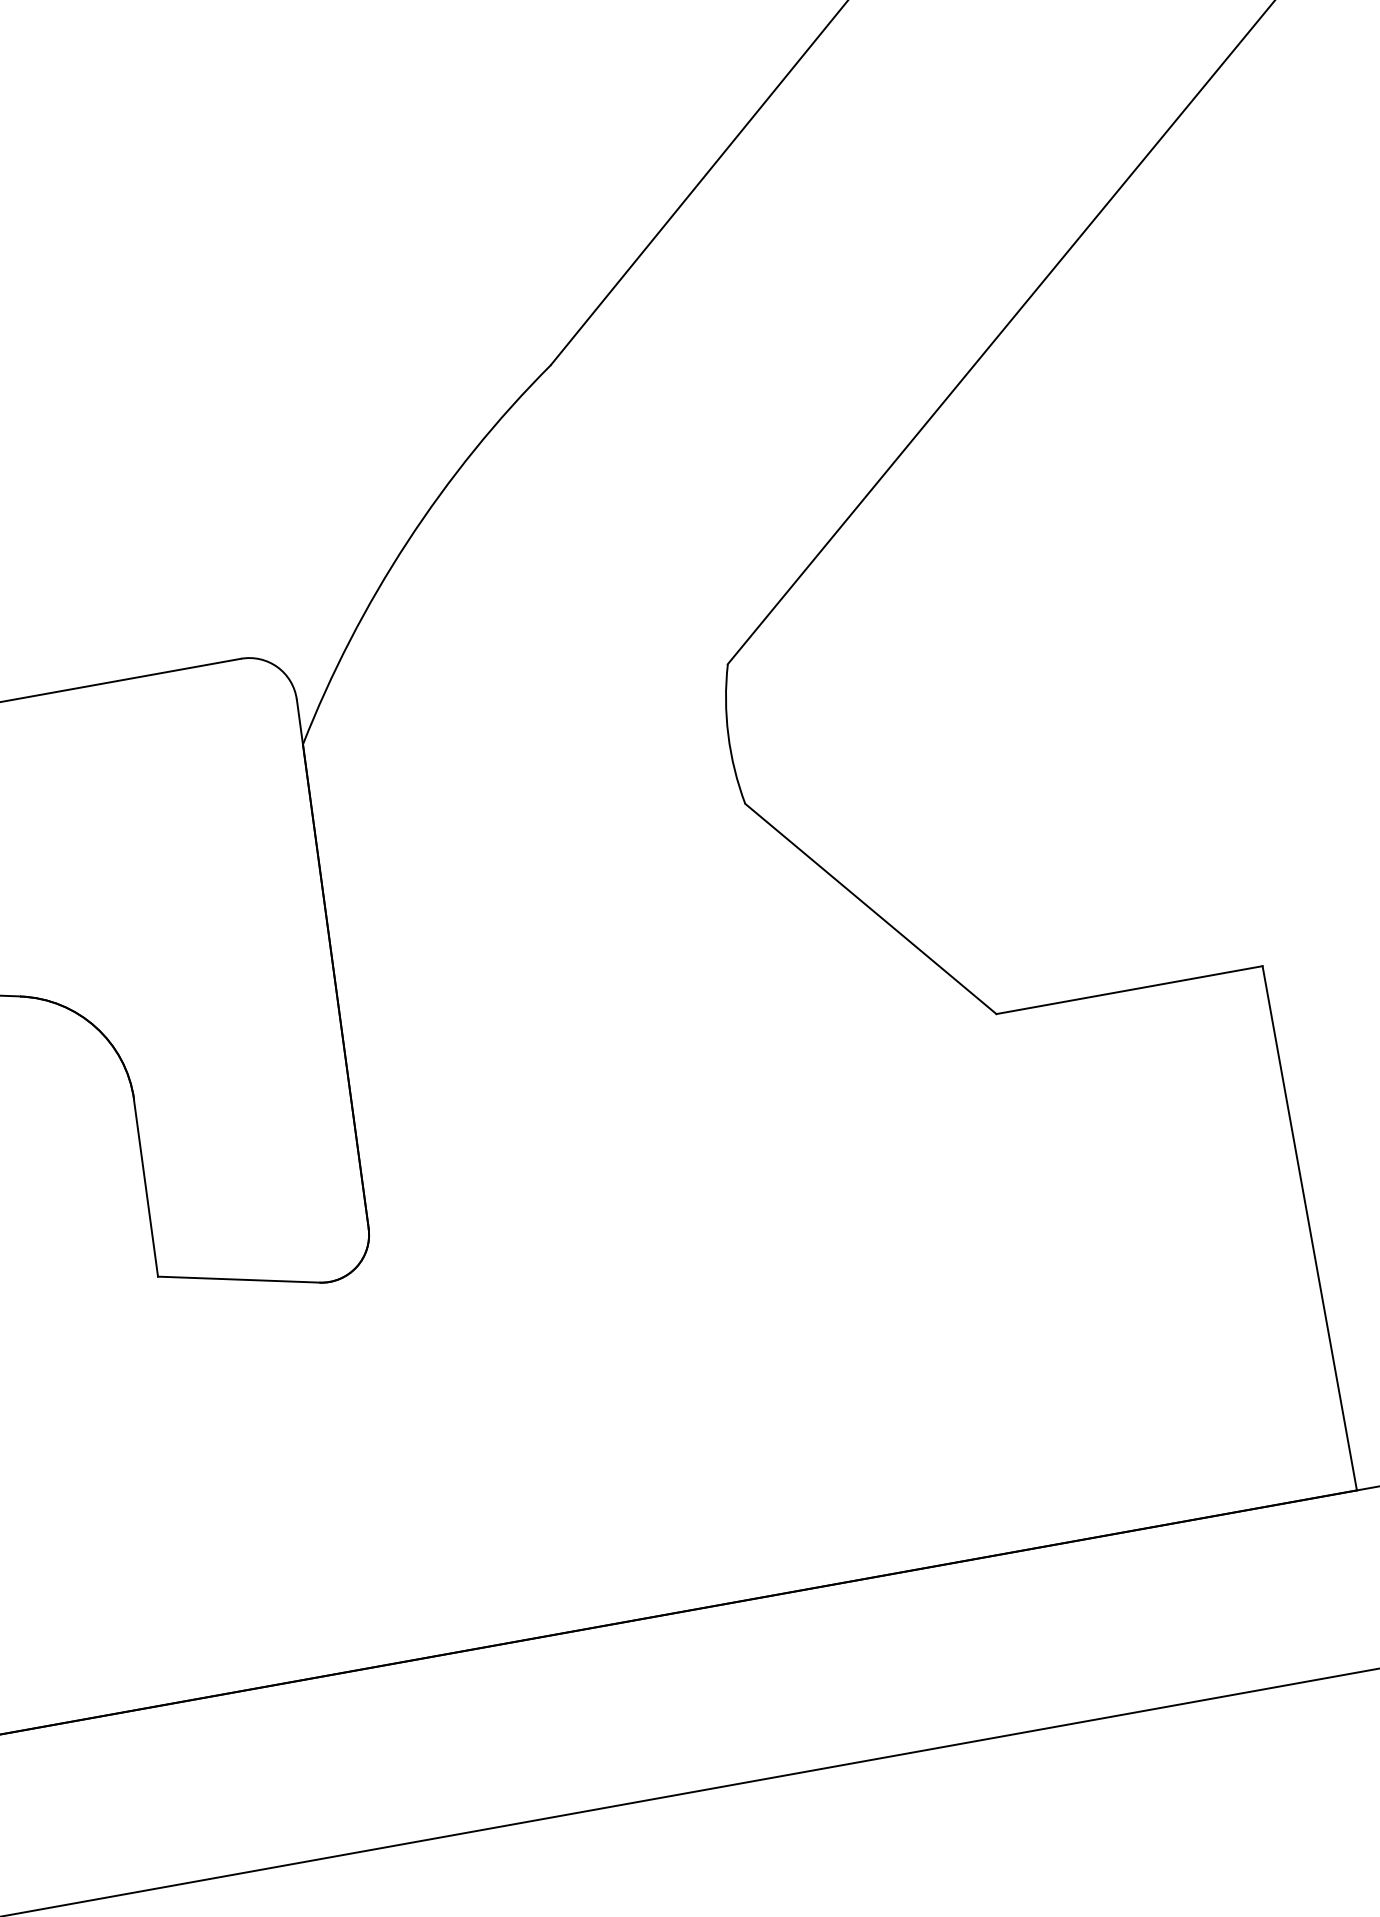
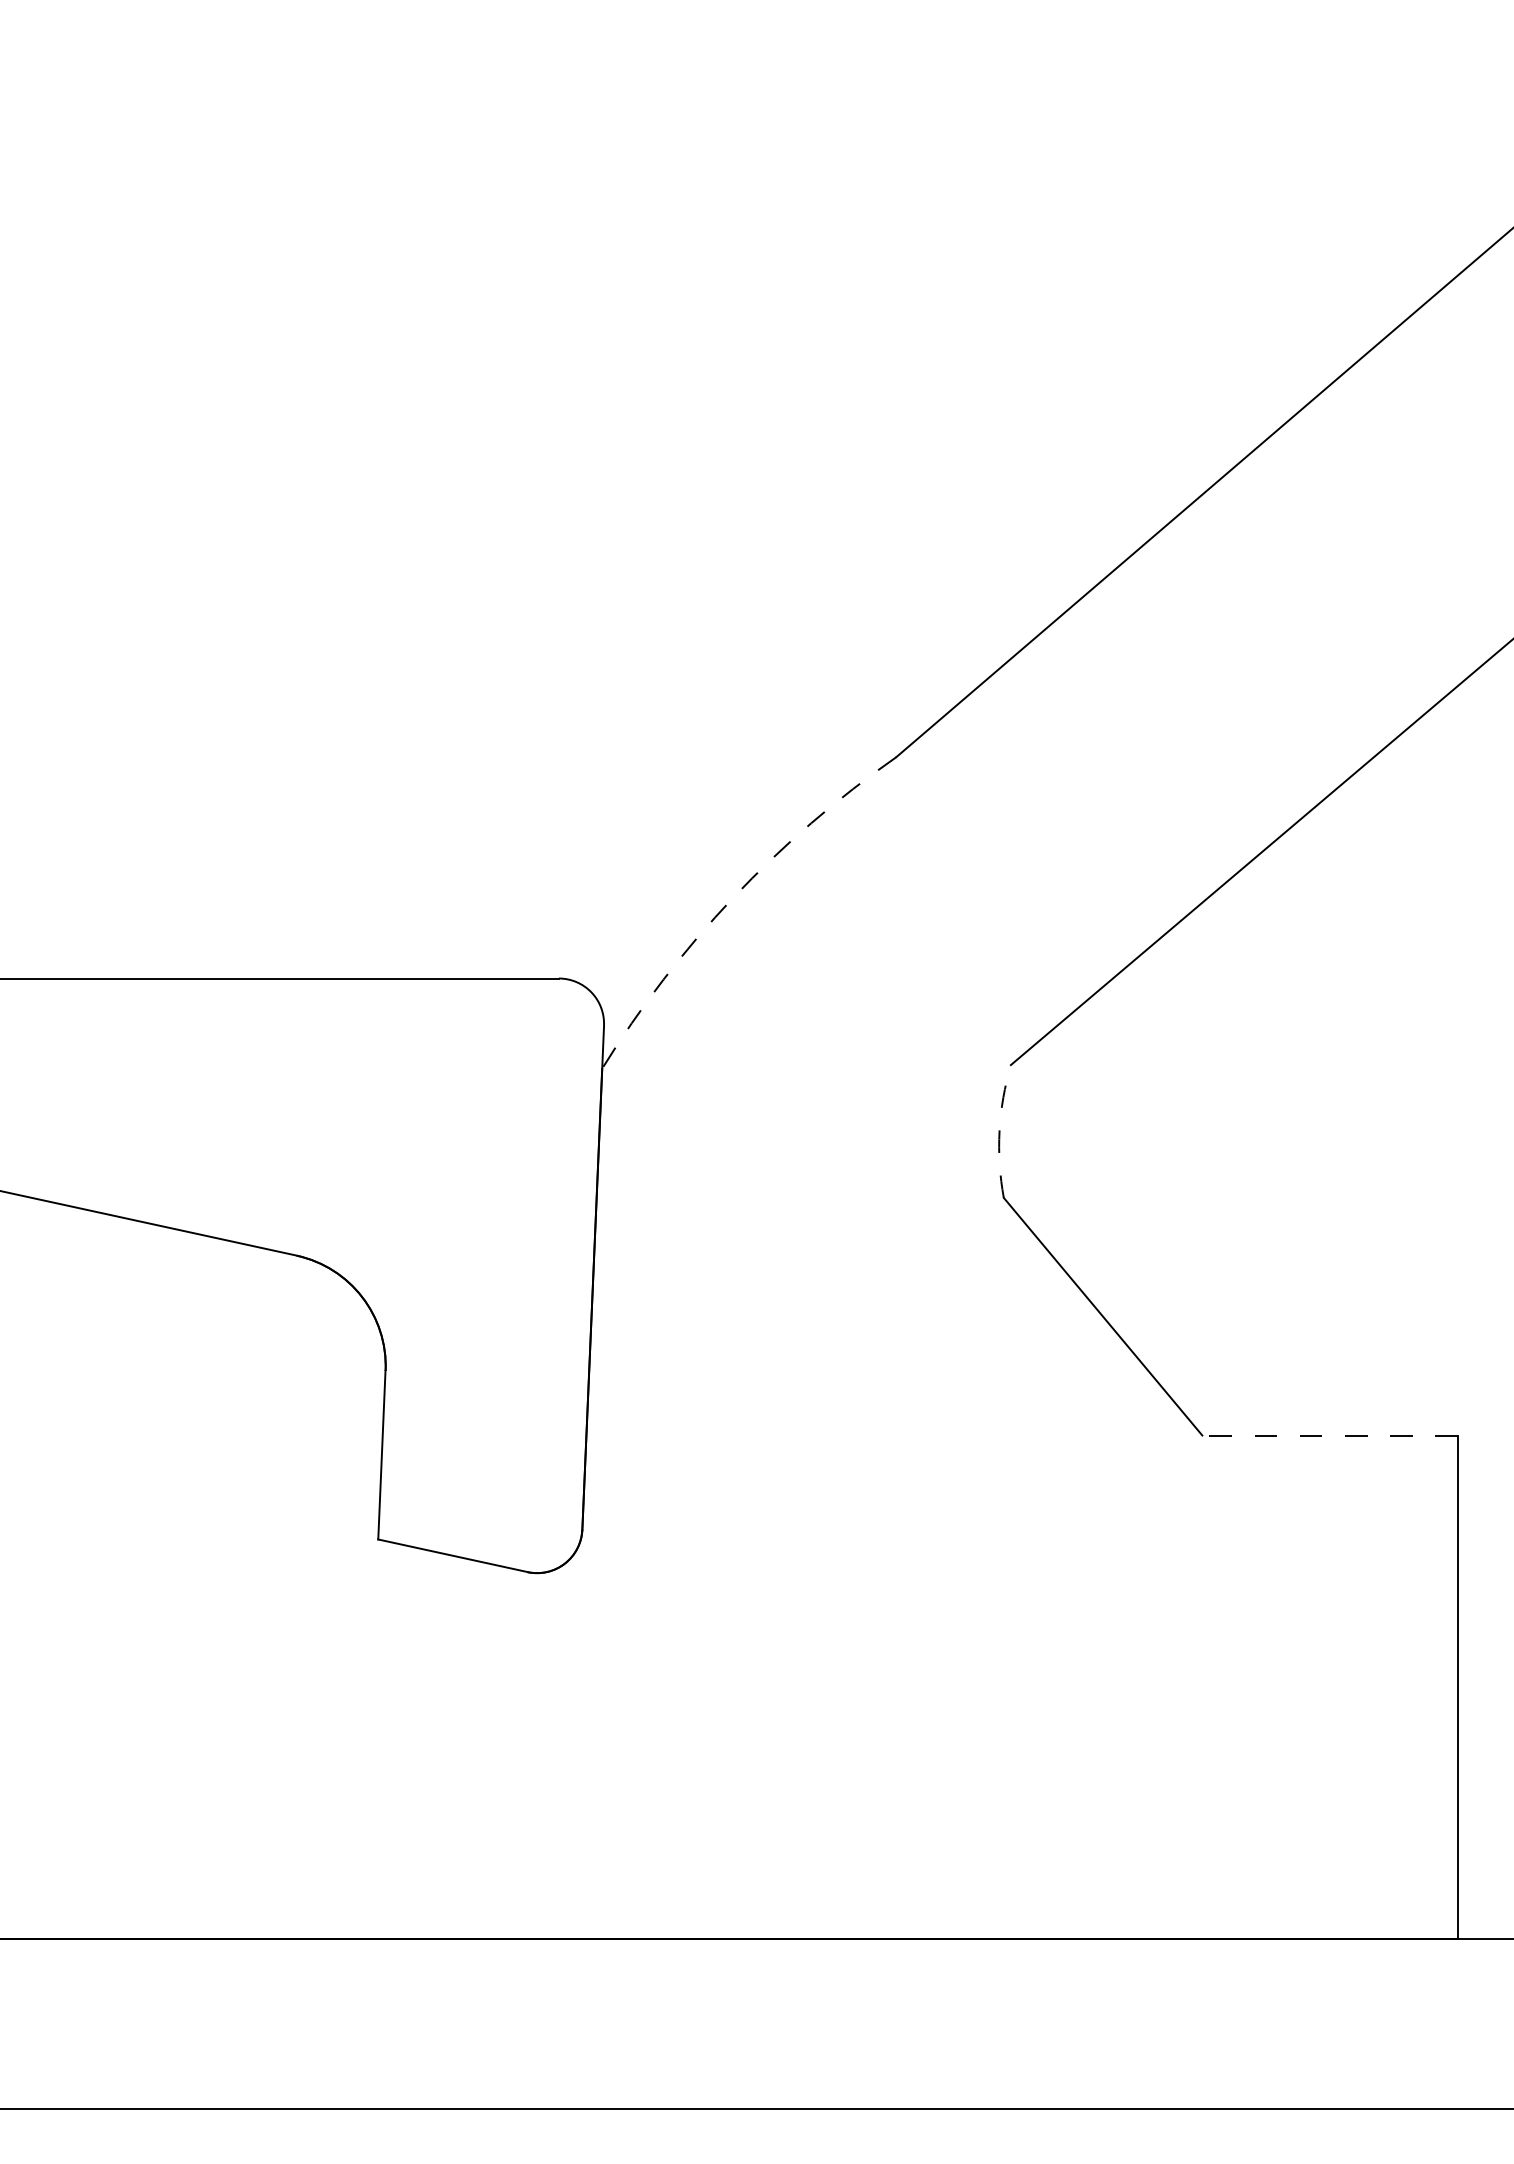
arc: (407, 541) -> (733, 897), solid -> dashed
arc: (728, 735) -> (999, 1131), solid -> dashed
line: (1129, 990) -> (1330, 1435), solid -> dashed

